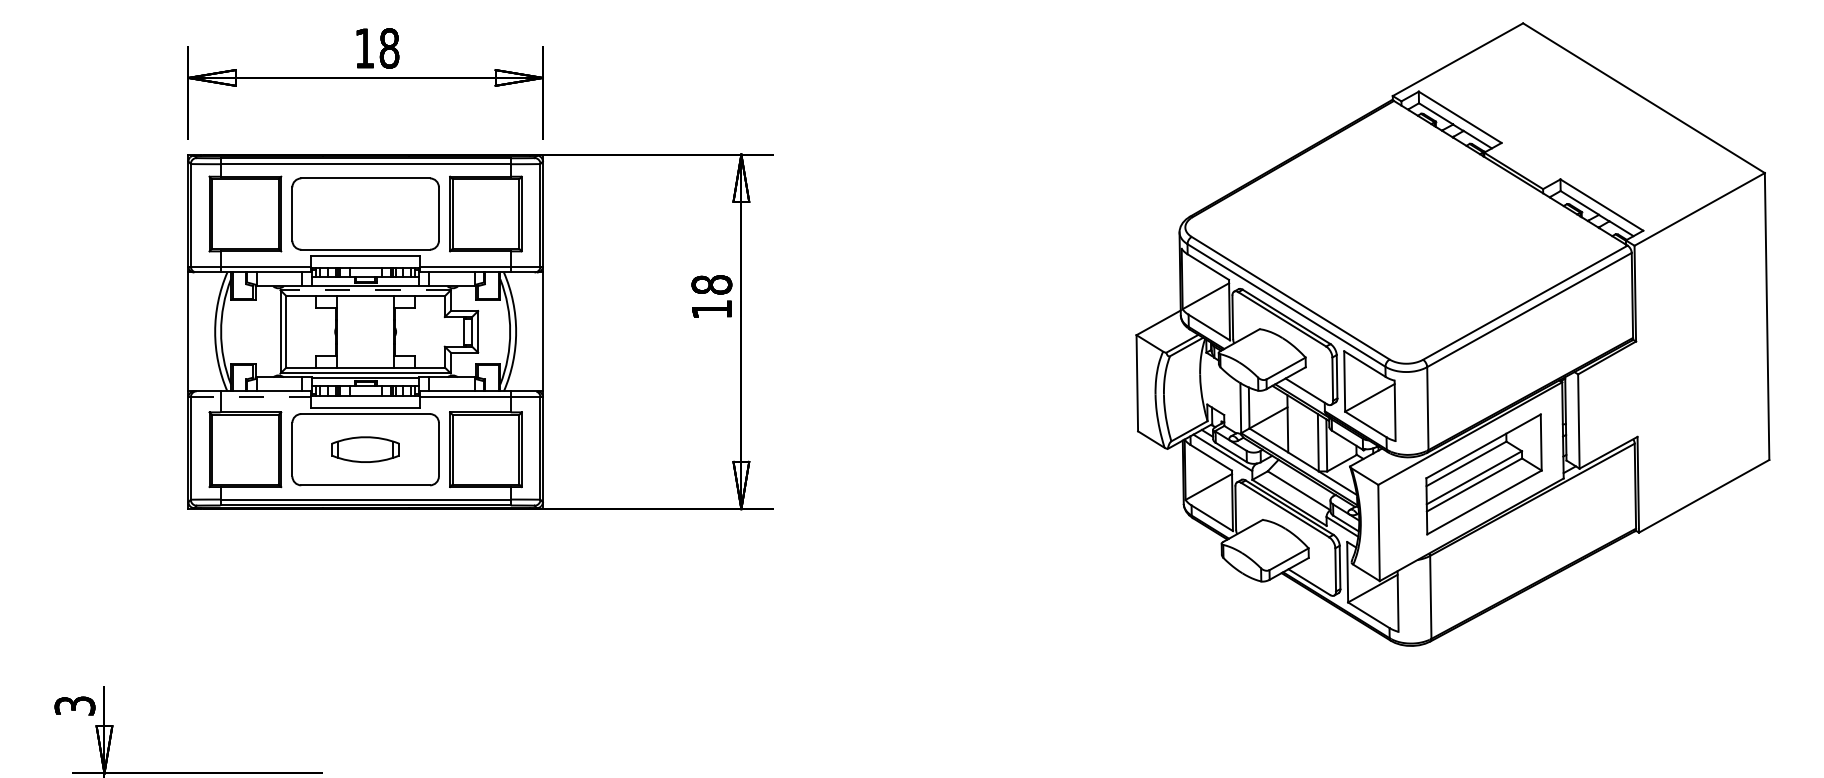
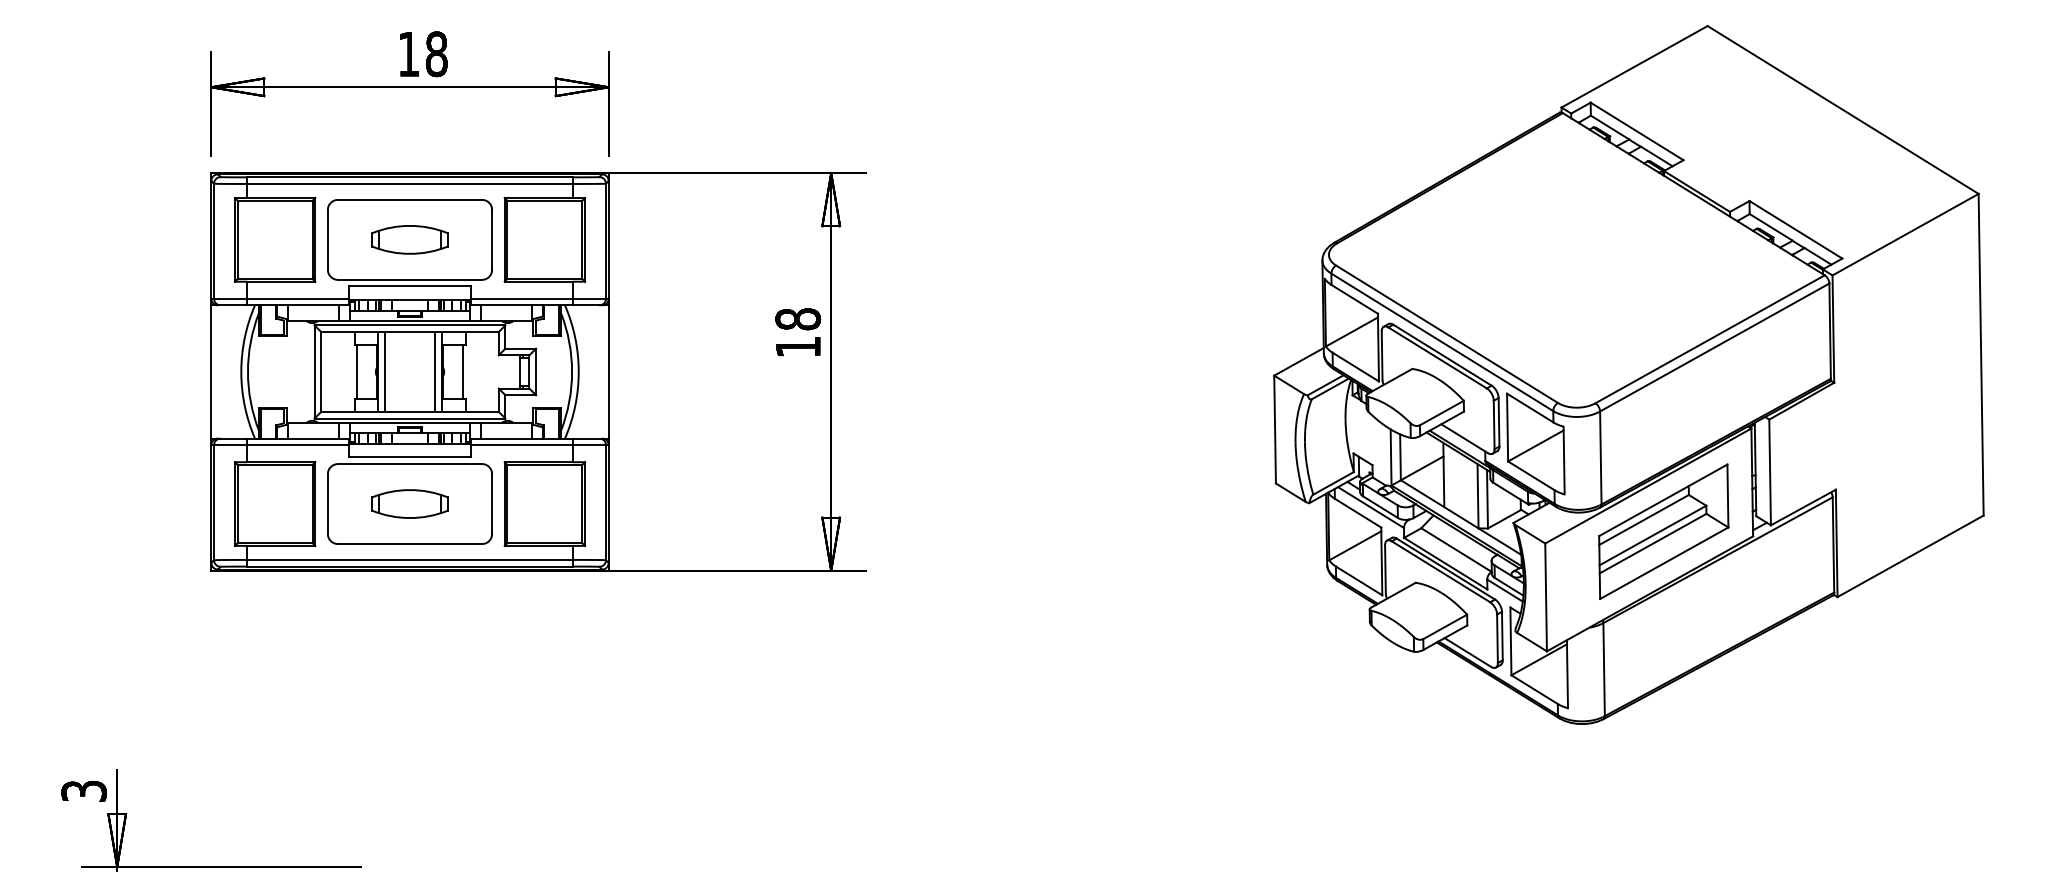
part: (365, 213) -> (409, 239), added
line: (365, 290) -> (409, 325), dashed -> solid
line: (318, 331) -> (357, 371), added
line: (342, 331) -> (384, 371), added
line: (388, 331) -> (435, 371), added
line: (412, 331) -> (462, 371), added
line: (250, 397) -> (280, 445), dashed -> solid

